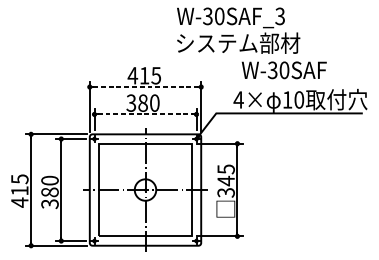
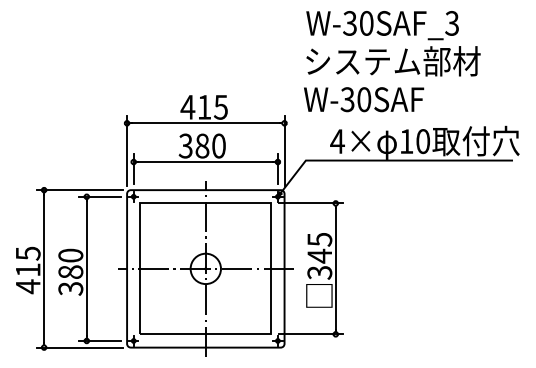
text: (238, 30) -> (393, 43), moved
text: (284, 70) -> (364, 99), moved
line: (145, 87) -> (206, 123), dashed -> solid
line: (145, 114) -> (205, 162), dashed -> solid

